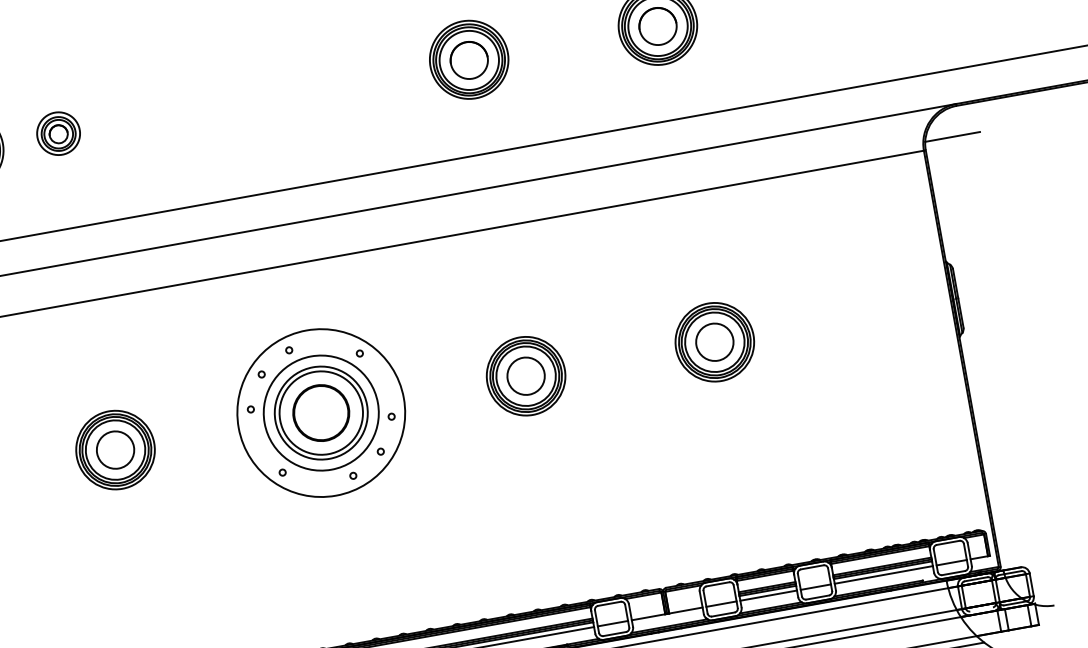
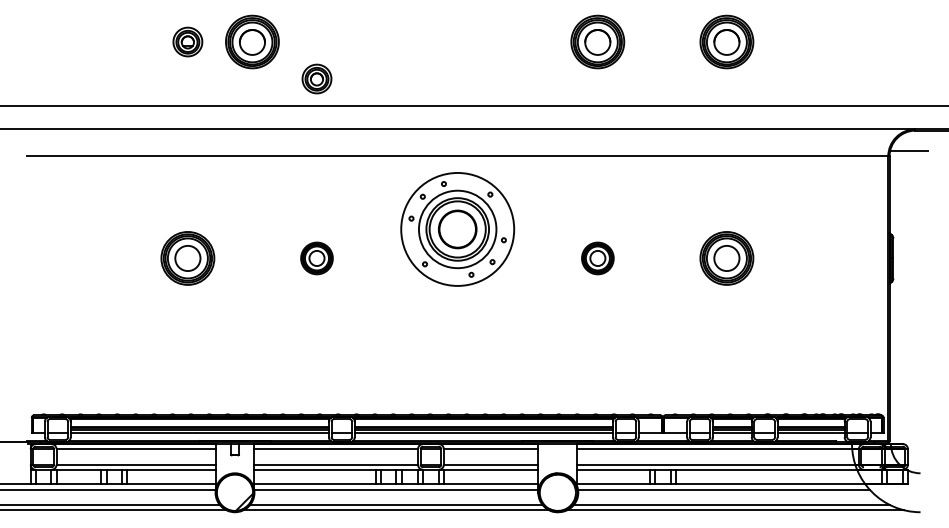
part: (57, 133) -> (316, 78), moved
part: (525, 376) -> (597, 258), size x0.6
part: (320, 413) -> (457, 229), moved
part: (114, 450) -> (316, 258), size x0.6

